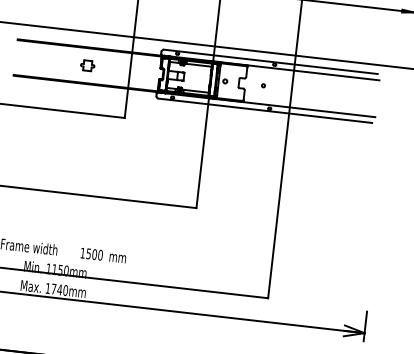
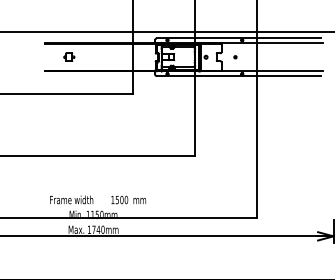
part: (88, 64) -> (69, 56), moved

